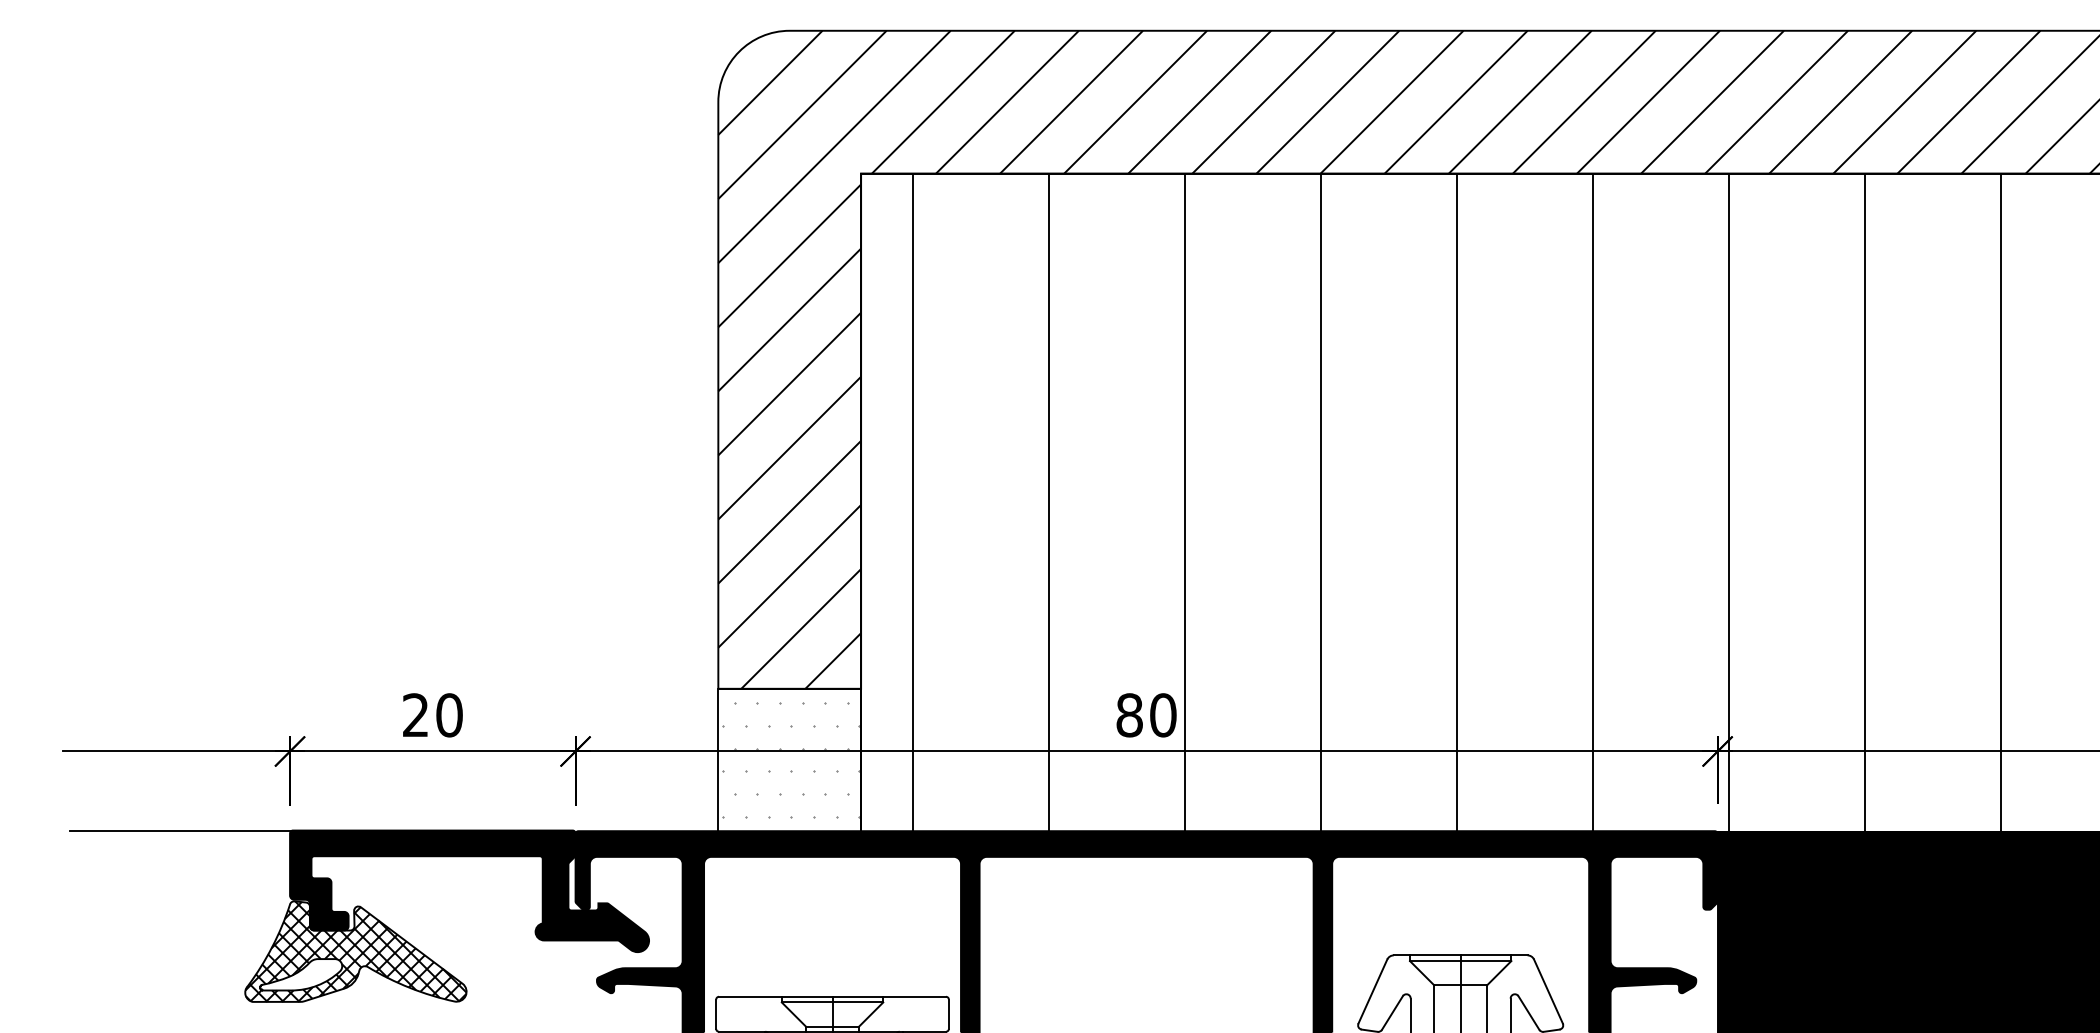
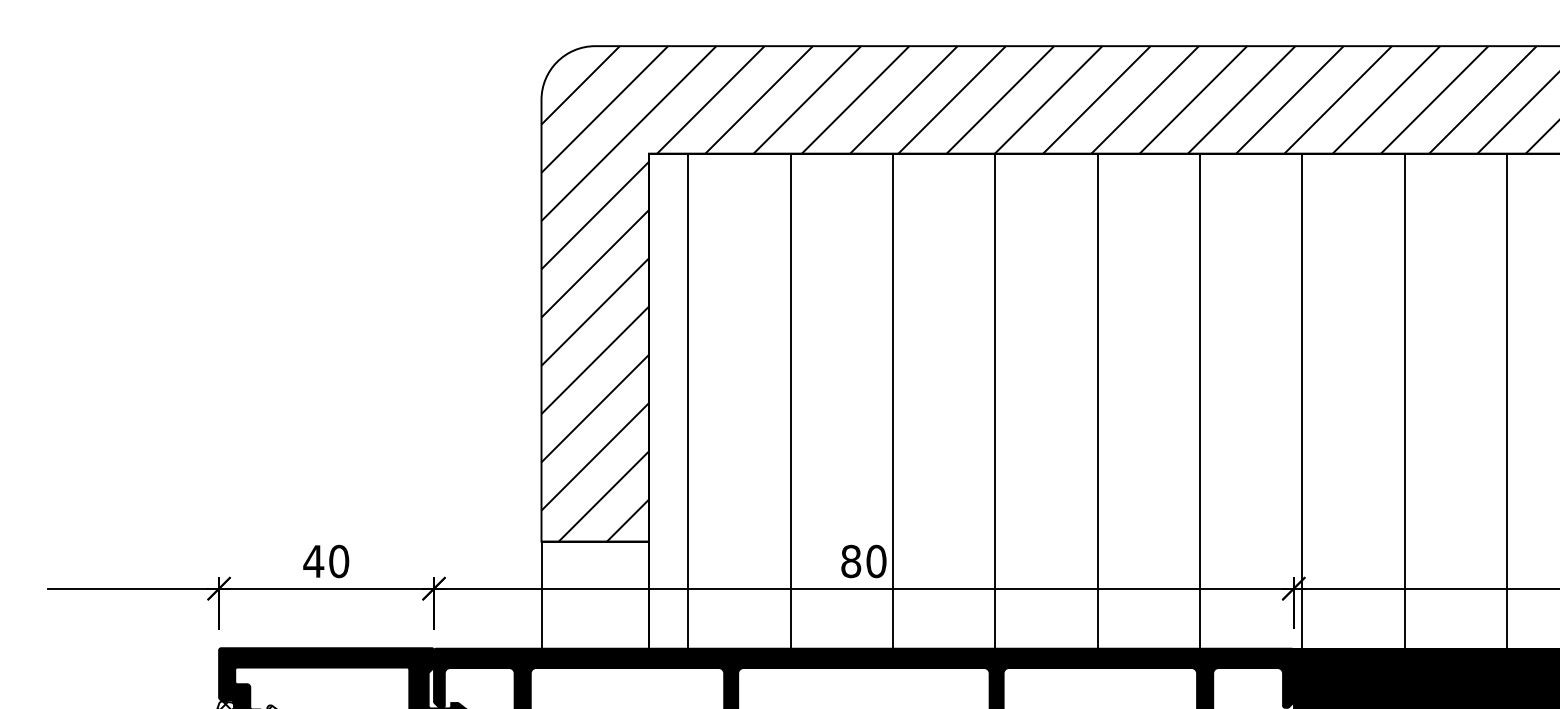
text: (415, 714) -> (313, 560), 20 -> 40
hatch: (791, 759) -> (596, 594), removed
line: (181, 830) -> (137, 648), removed

